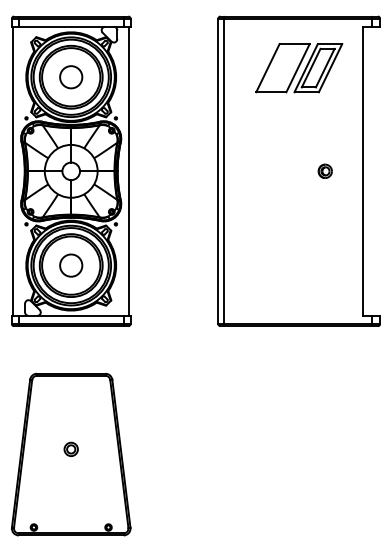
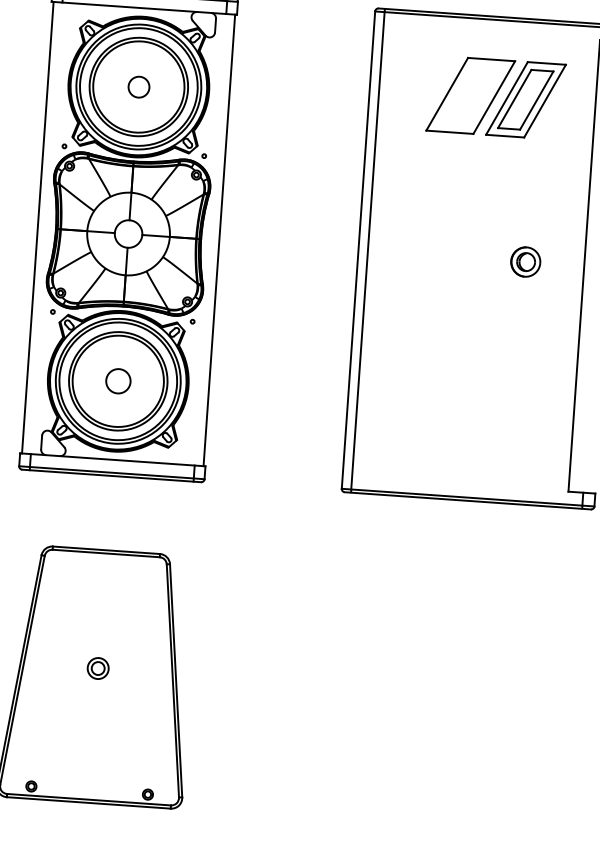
circle: (71, 77) -> (139, 87), size x0.6
part: (324, 170) -> (524, 260), size x1.4
circle: (71, 265) -> (118, 381), size x0.7

